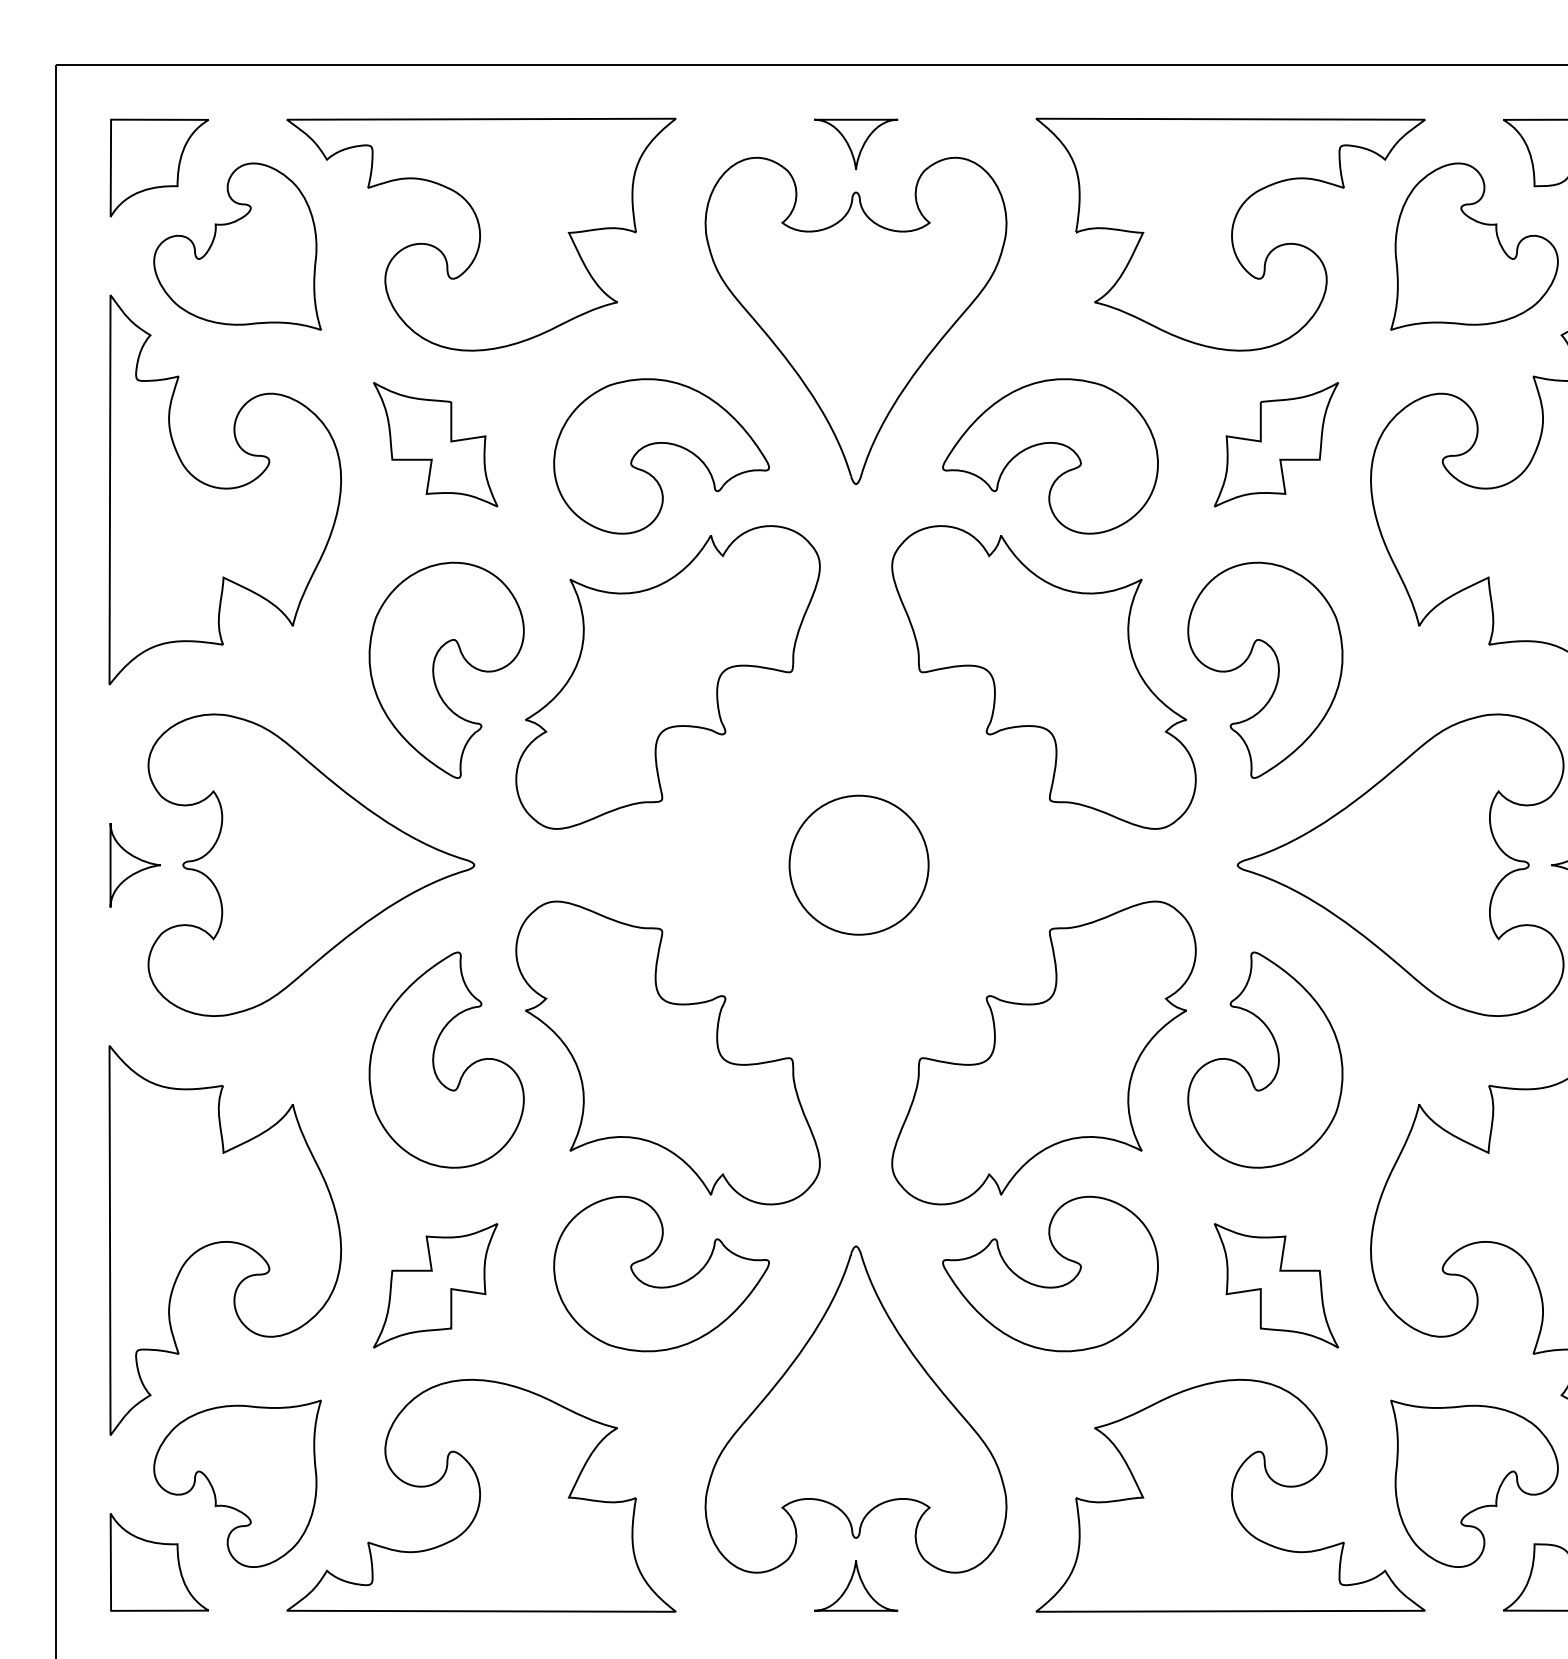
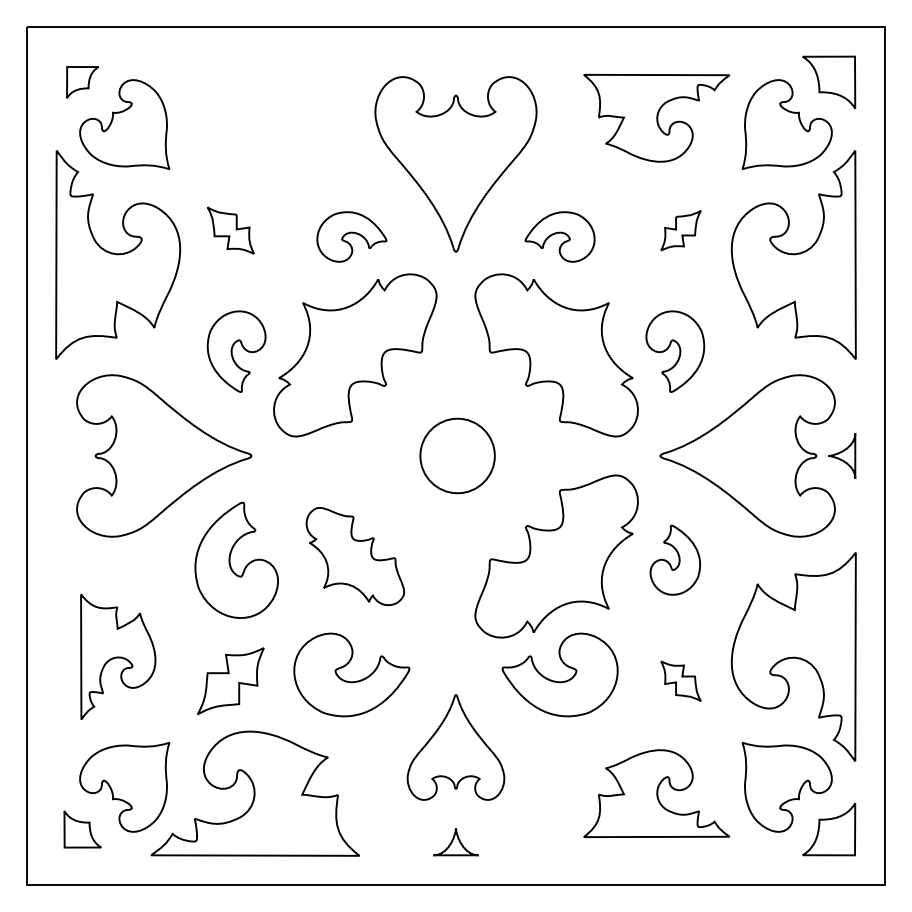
part: (855, 143) -> (455, 69), removed
part: (158, 167) -> (82, 82), size x0.6
part: (479, 235) -> (254, 118), removed
part: (1230, 235) -> (656, 118), size x0.7
part: (435, 444) -> (230, 230), size x0.7
part: (1275, 444) -> (680, 230), size x0.6
part: (660, 455) -> (351, 236), size x0.6
part: (1049, 455) -> (559, 236), size x0.6
part: (446, 670) -> (236, 351), size x0.7
part: (1265, 670) -> (675, 351), size x0.7
part: (134, 864) -> (69, 455), removed
part: (668, 1052) -> (355, 556), size x0.6
part: (1265, 1058) -> (675, 559), size x0.6
part: (225, 1239) -> (118, 656), size x0.6
part: (1275, 1286) -> (680, 681), size x0.6
part: (855, 1409) -> (455, 747), size x0.6
part: (1230, 1495) -> (656, 793), size x0.7
part: (158, 1562) -> (82, 829), size x0.7

